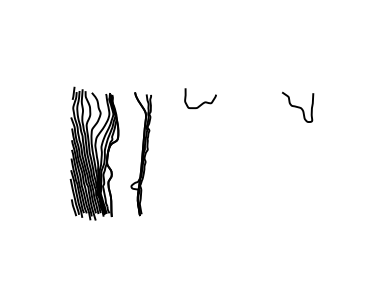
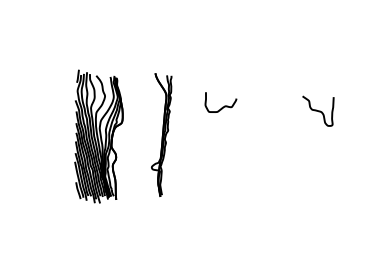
part: (94, 153) -> (98, 136), moved
part: (140, 154) -> (160, 135), moved

